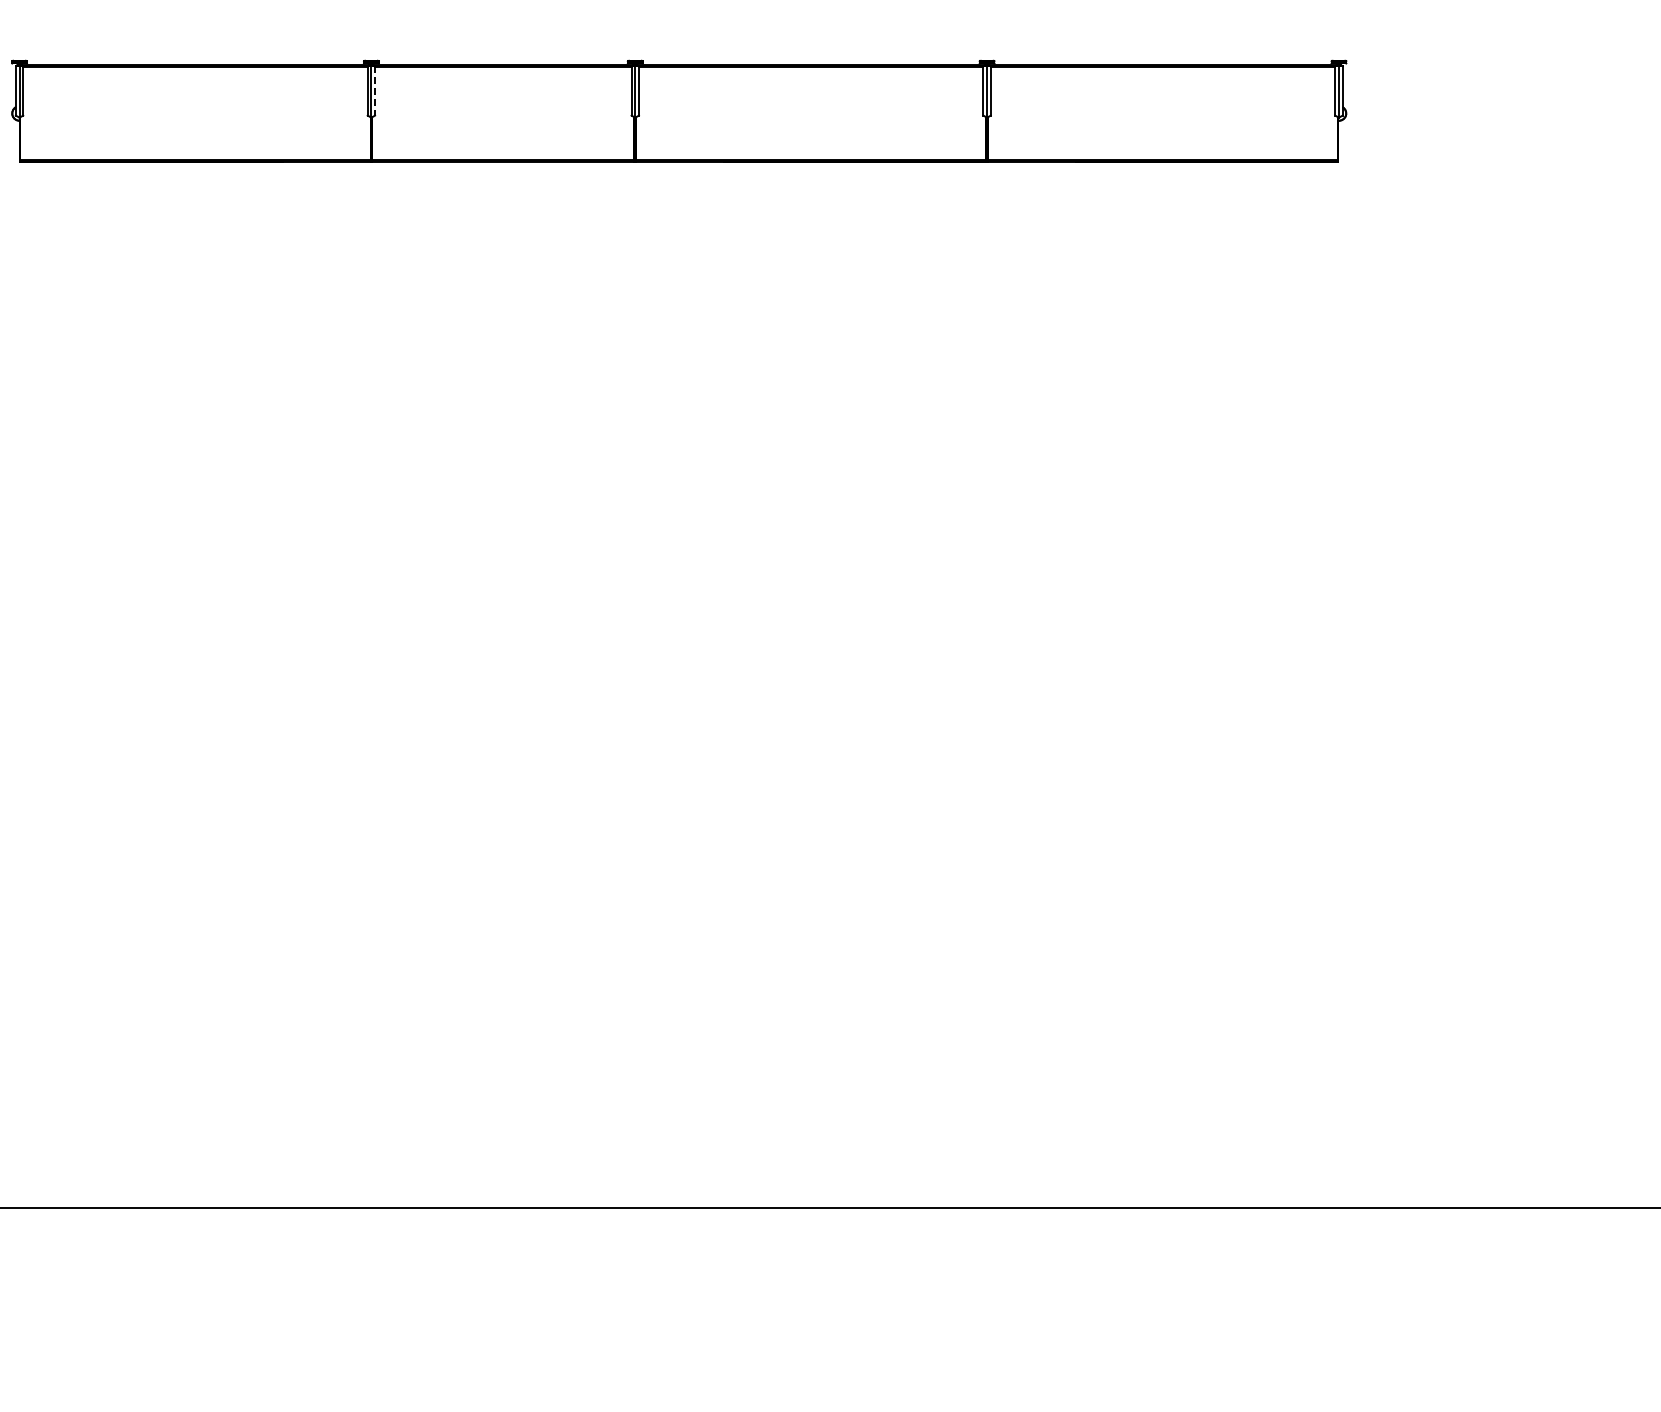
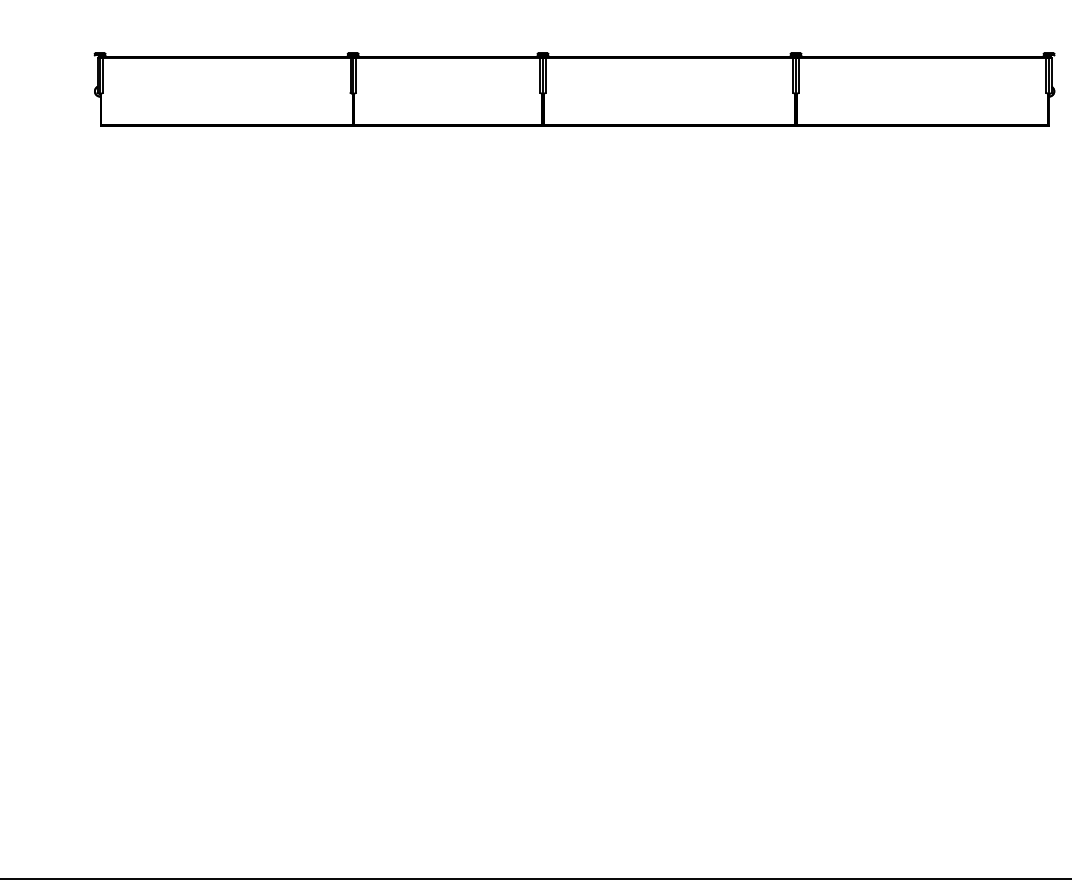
line: (375, 91) -> (356, 75), dashed -> solid

